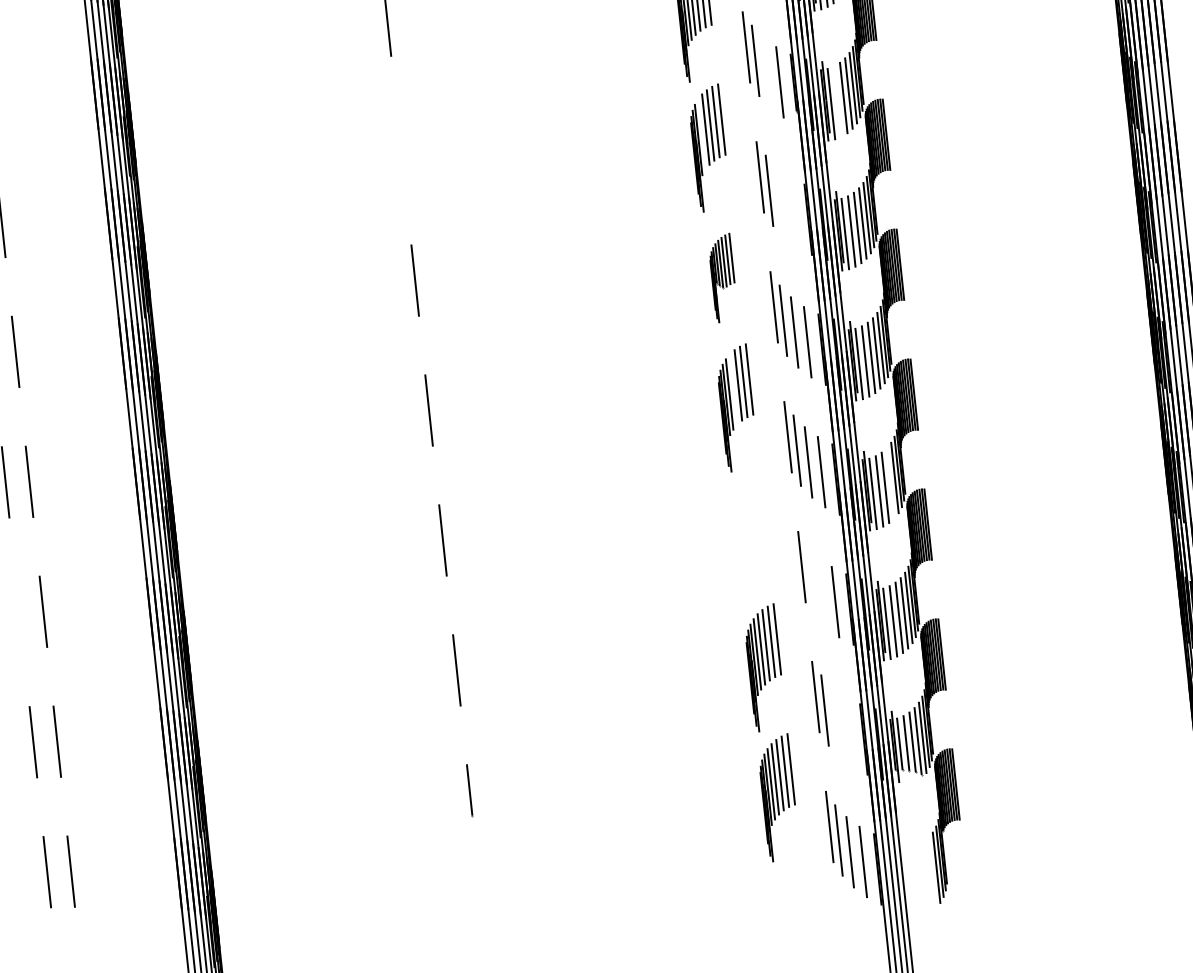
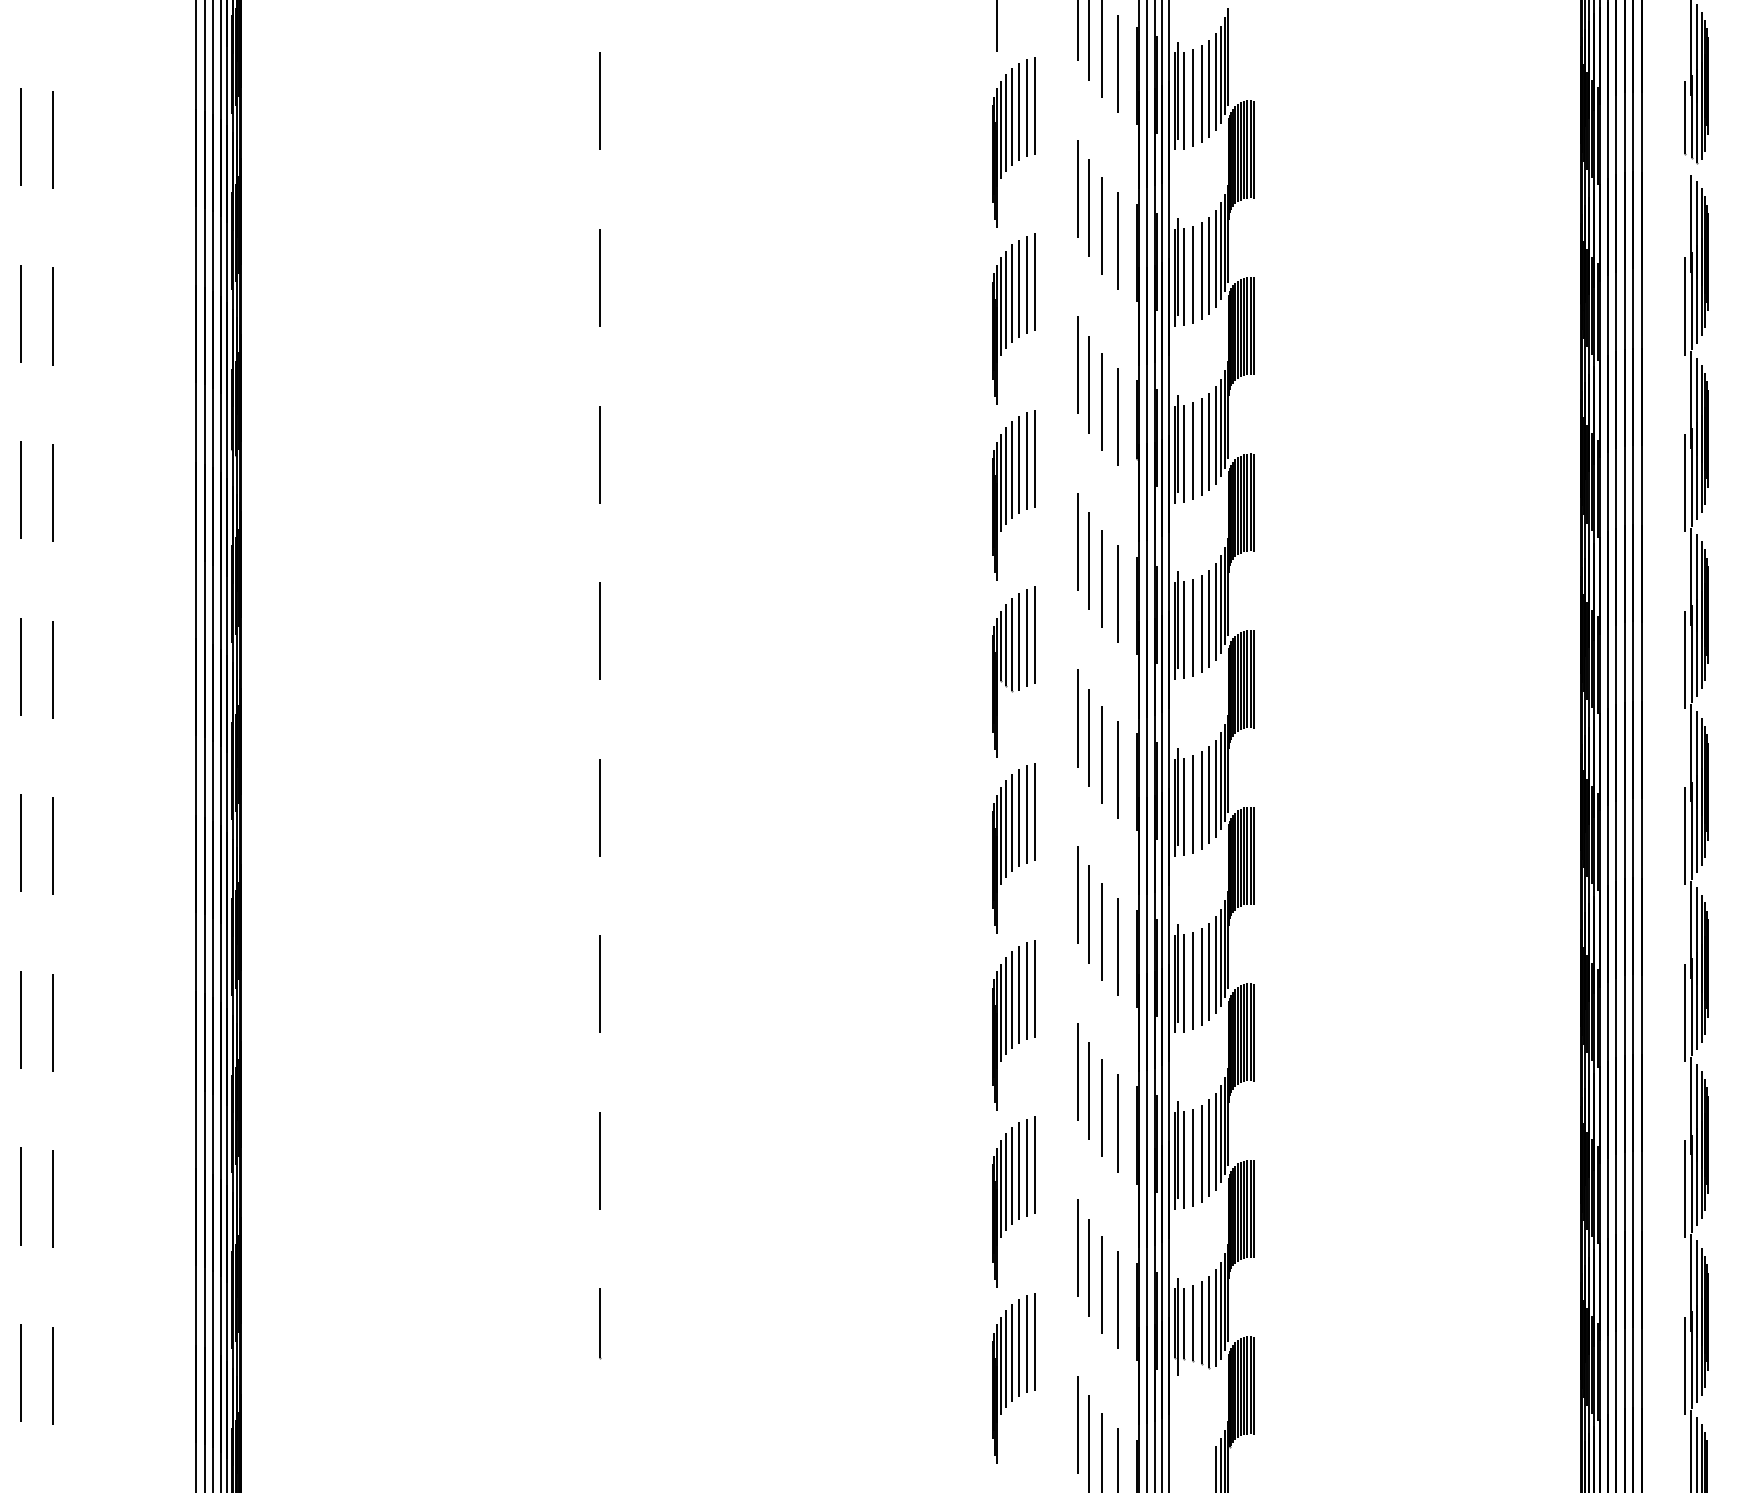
line: (767, 72) -> (1102, 402), added
line: (837, 101) -> (1193, 451), added
line: (701, 134) -> (1005, 476), added
line: (401, 150) -> (599, 454), added
line: (780, 202) -> (1101, 578), added
line: (793, 212) -> (1117, 593), added
part: (722, 277) -> (1013, 671), size x1.43
line: (734, 389) -> (1012, 823), added
line: (890, 483) -> (1209, 971), added
part: (750, 538) -> (1013, 1025), added
line: (811, 580) -> (1088, 1091), added
line: (822, 592) -> (1102, 1108), added
line: (19, 611) -> (20, 1019), added
line: (836, 721) -> (1102, 1284), added
line: (849, 731) -> (1118, 1299), added

